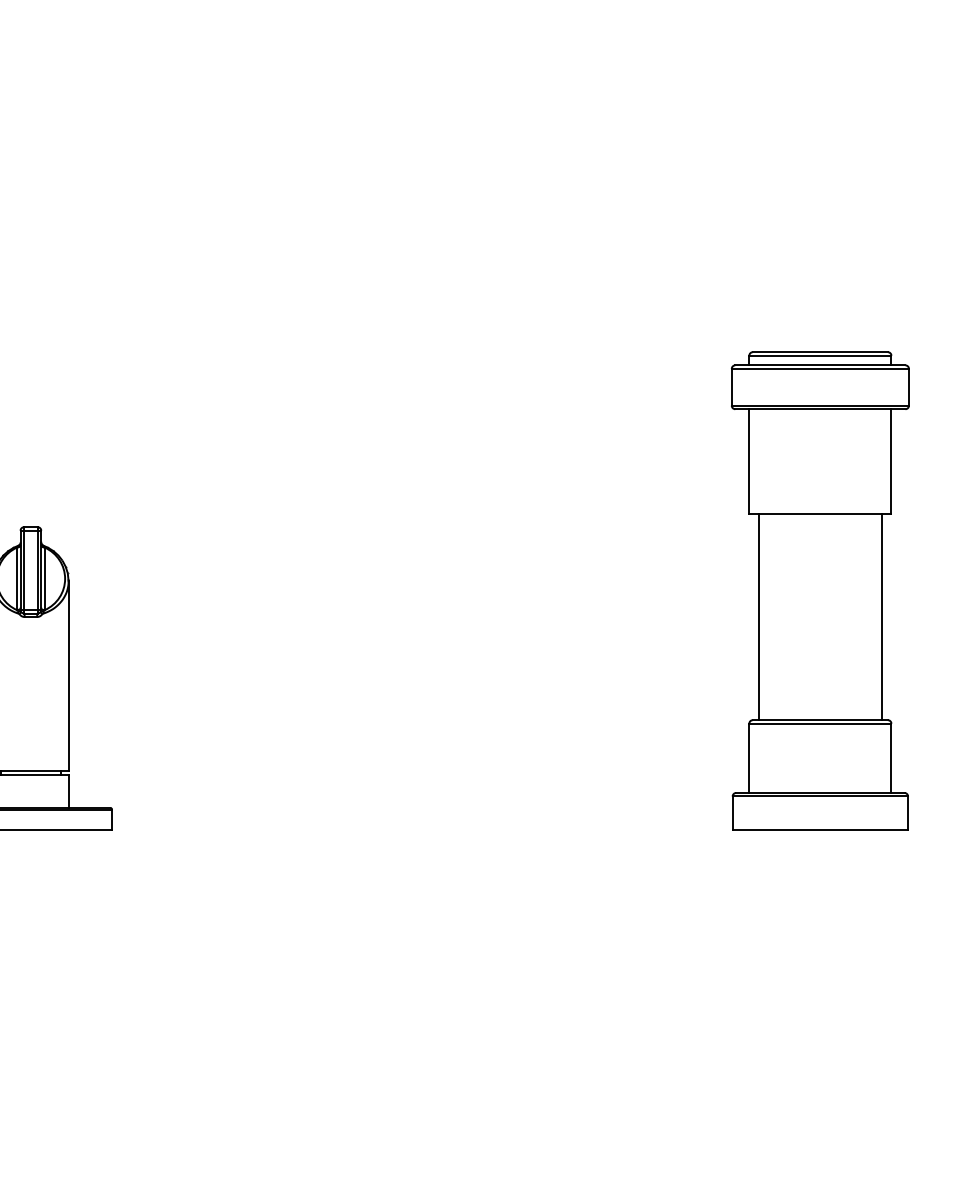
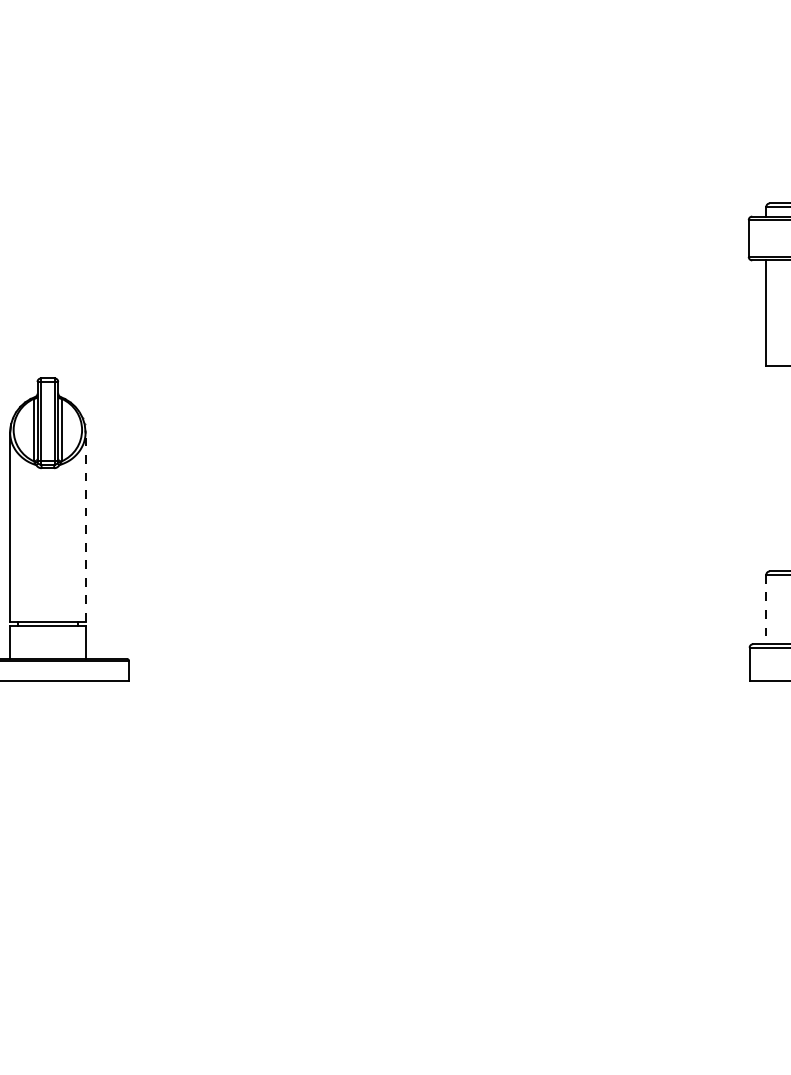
line: (758, 617) -> (775, 468), removed
line: (68, 675) -> (85, 526), solid -> dashed
line: (749, 758) -> (766, 609), solid -> dashed

